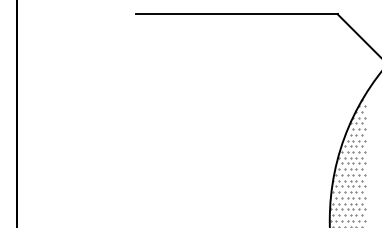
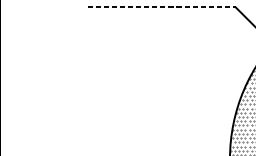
line: (236, 14) -> (161, 7), solid -> dashed

